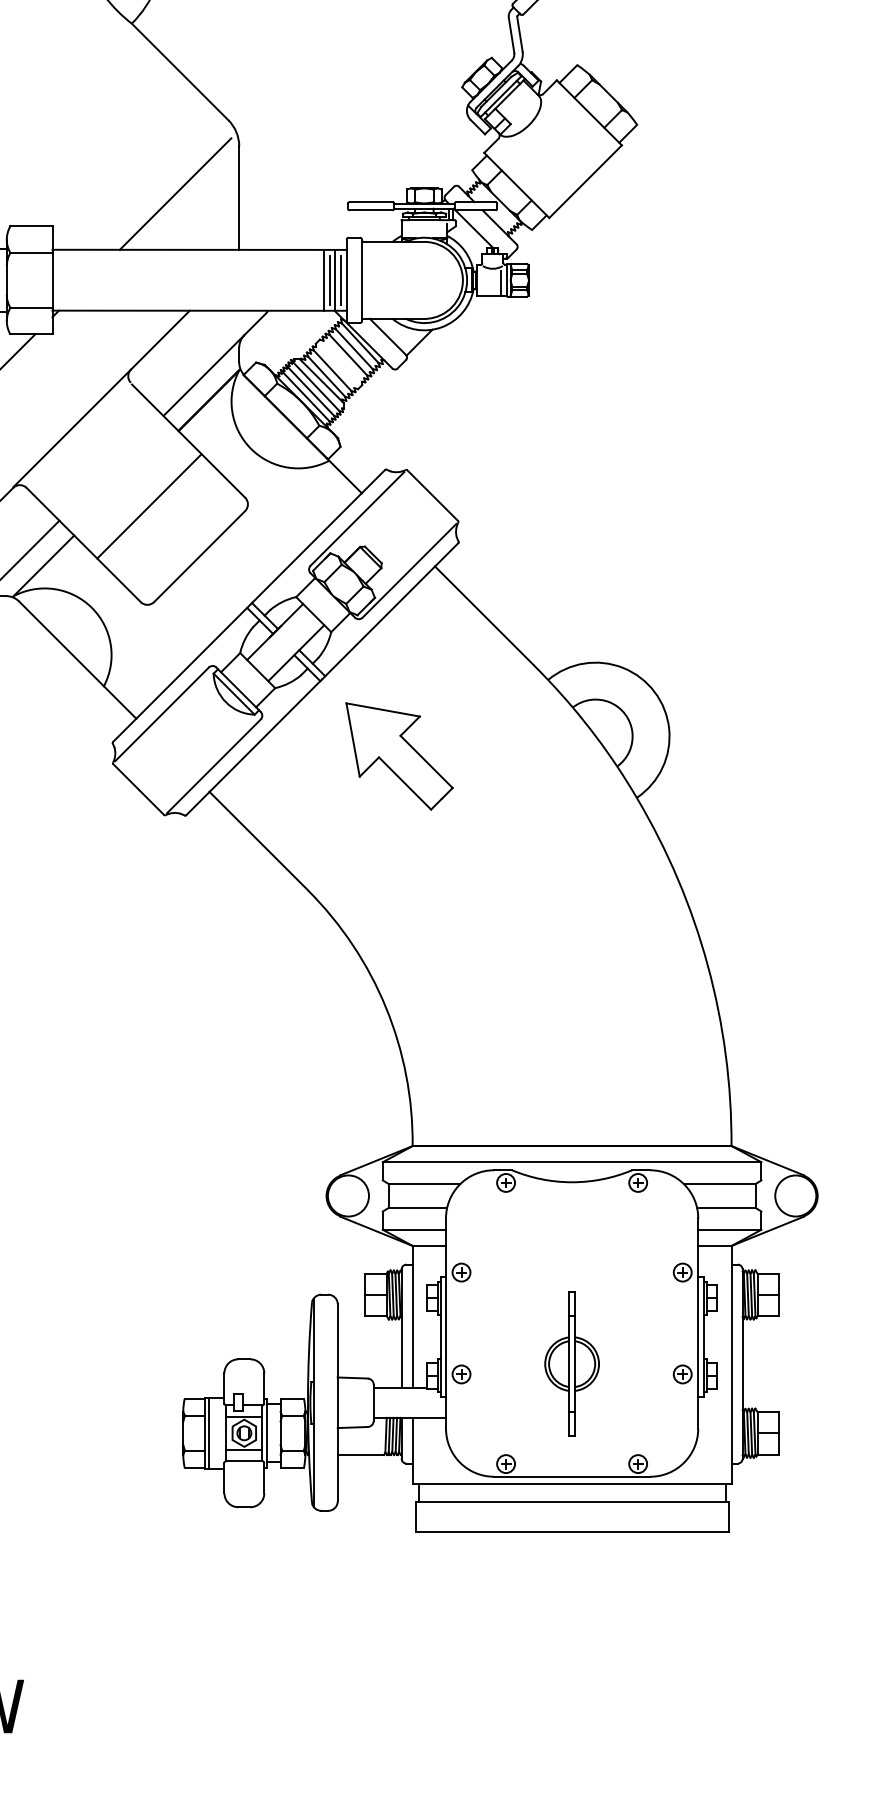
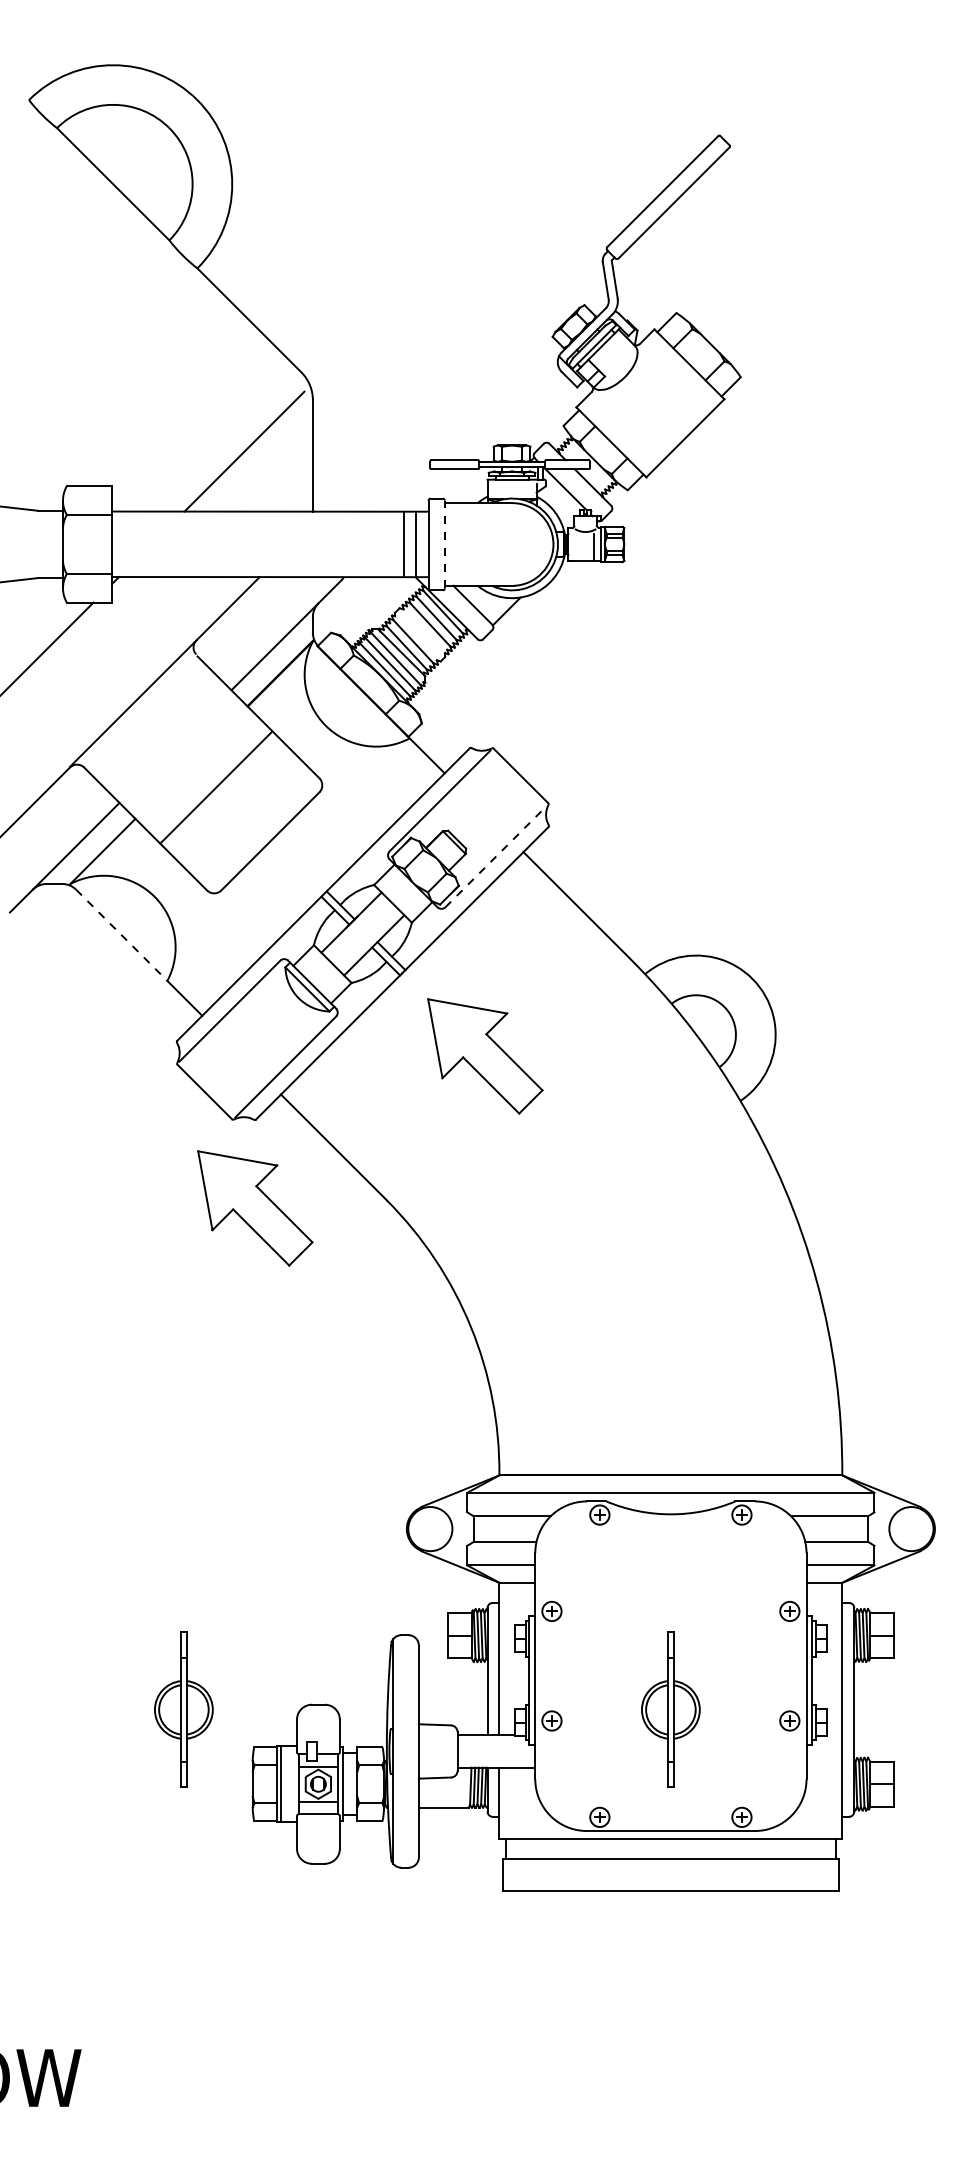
line: (341, 279) -> (422, 543), removed
line: (361, 279) -> (444, 543), solid -> dashed
line: (329, 280) -> (410, 544), removed
line: (409, 570) -> (496, 856), solid -> dashed
line: (62, 644) -> (122, 935), solid -> dashed
part: (185, 897) -> (255, 1208), added
part: (118, 1363) -> (183, 1709), added

